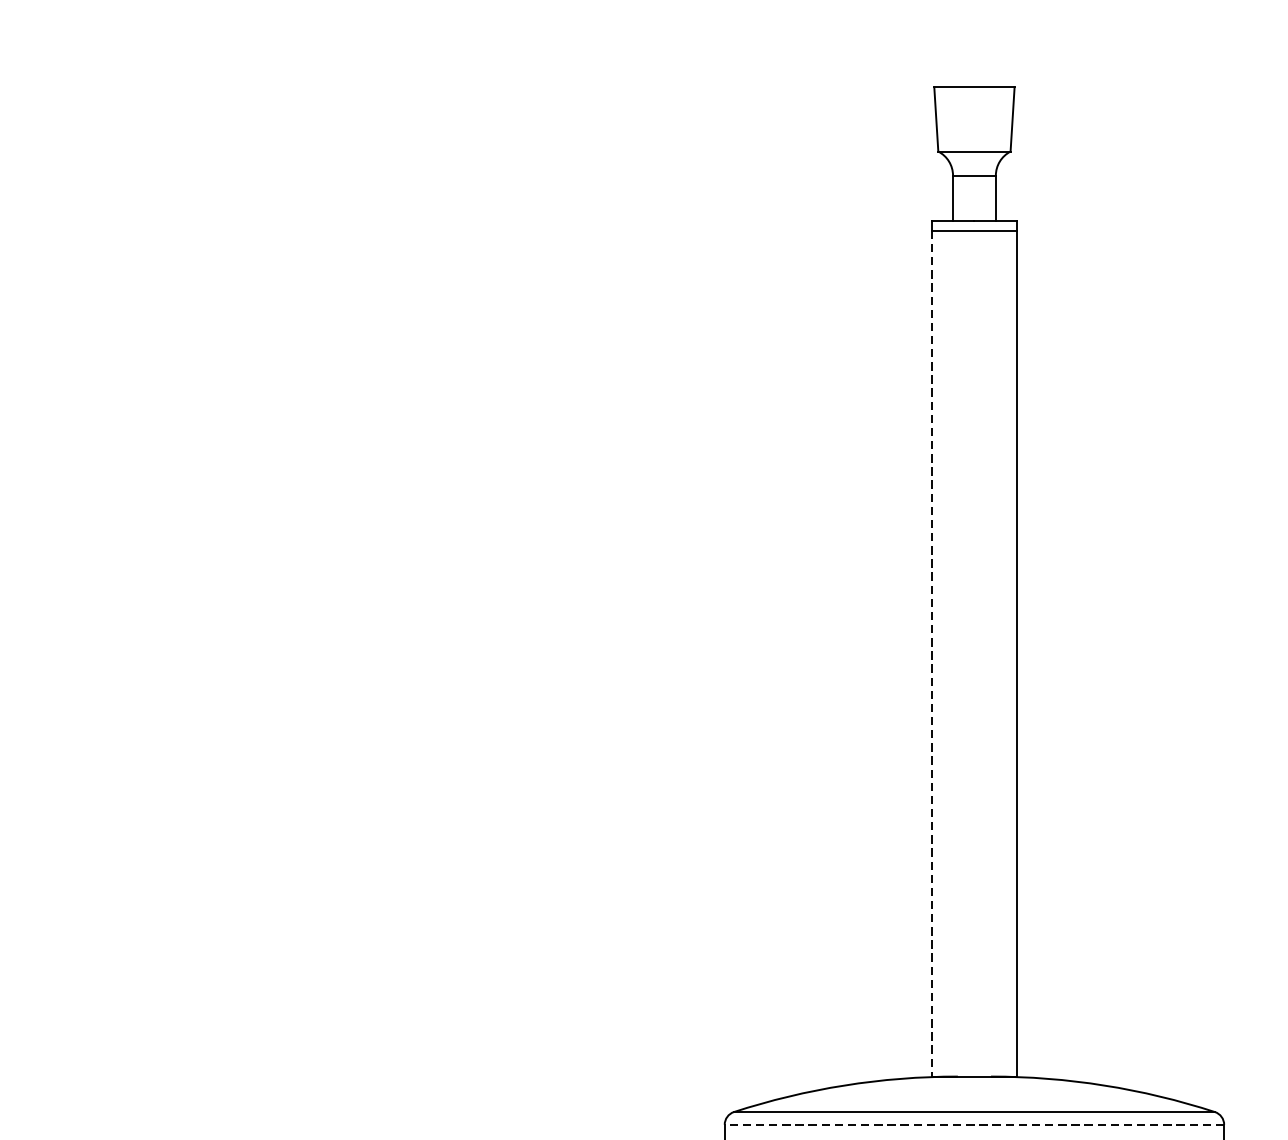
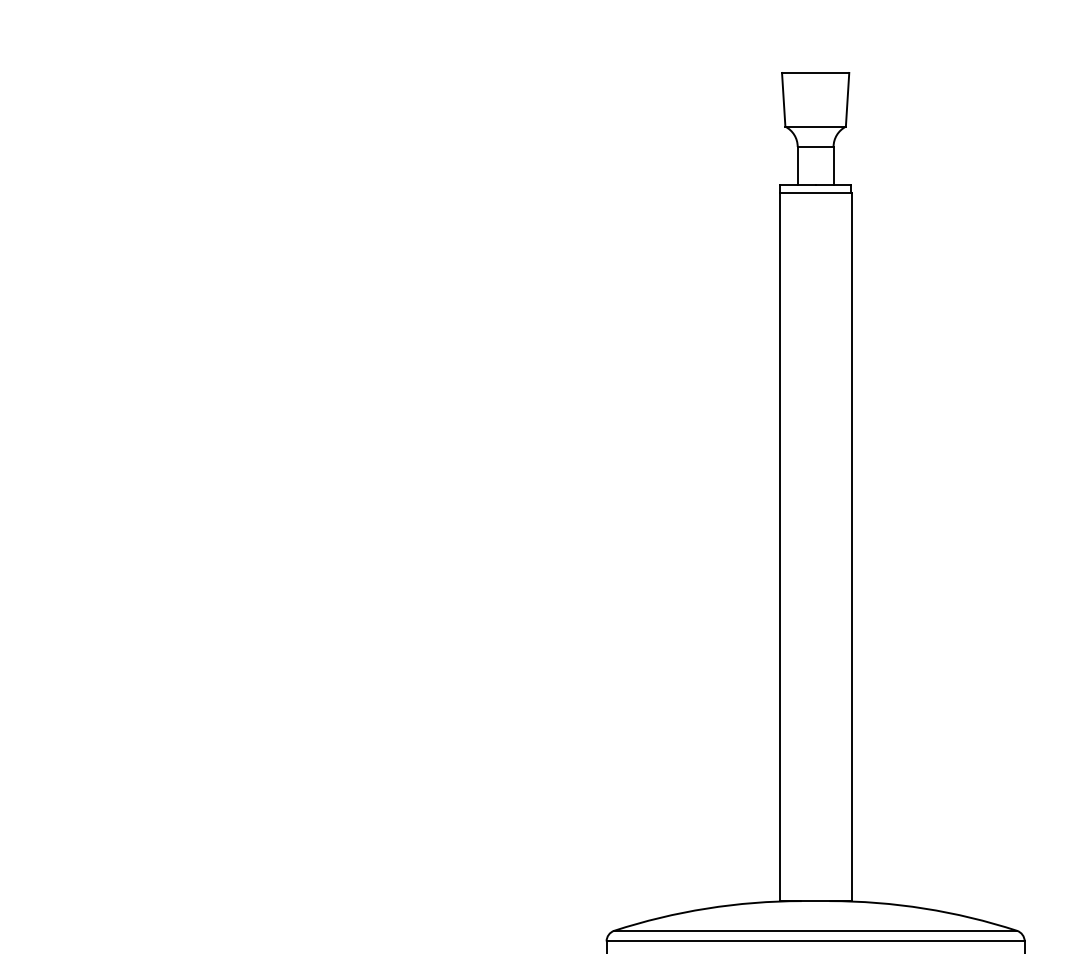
line: (931, 654) -> (779, 547), dashed -> solid
line: (974, 1124) -> (815, 941), dashed -> solid

